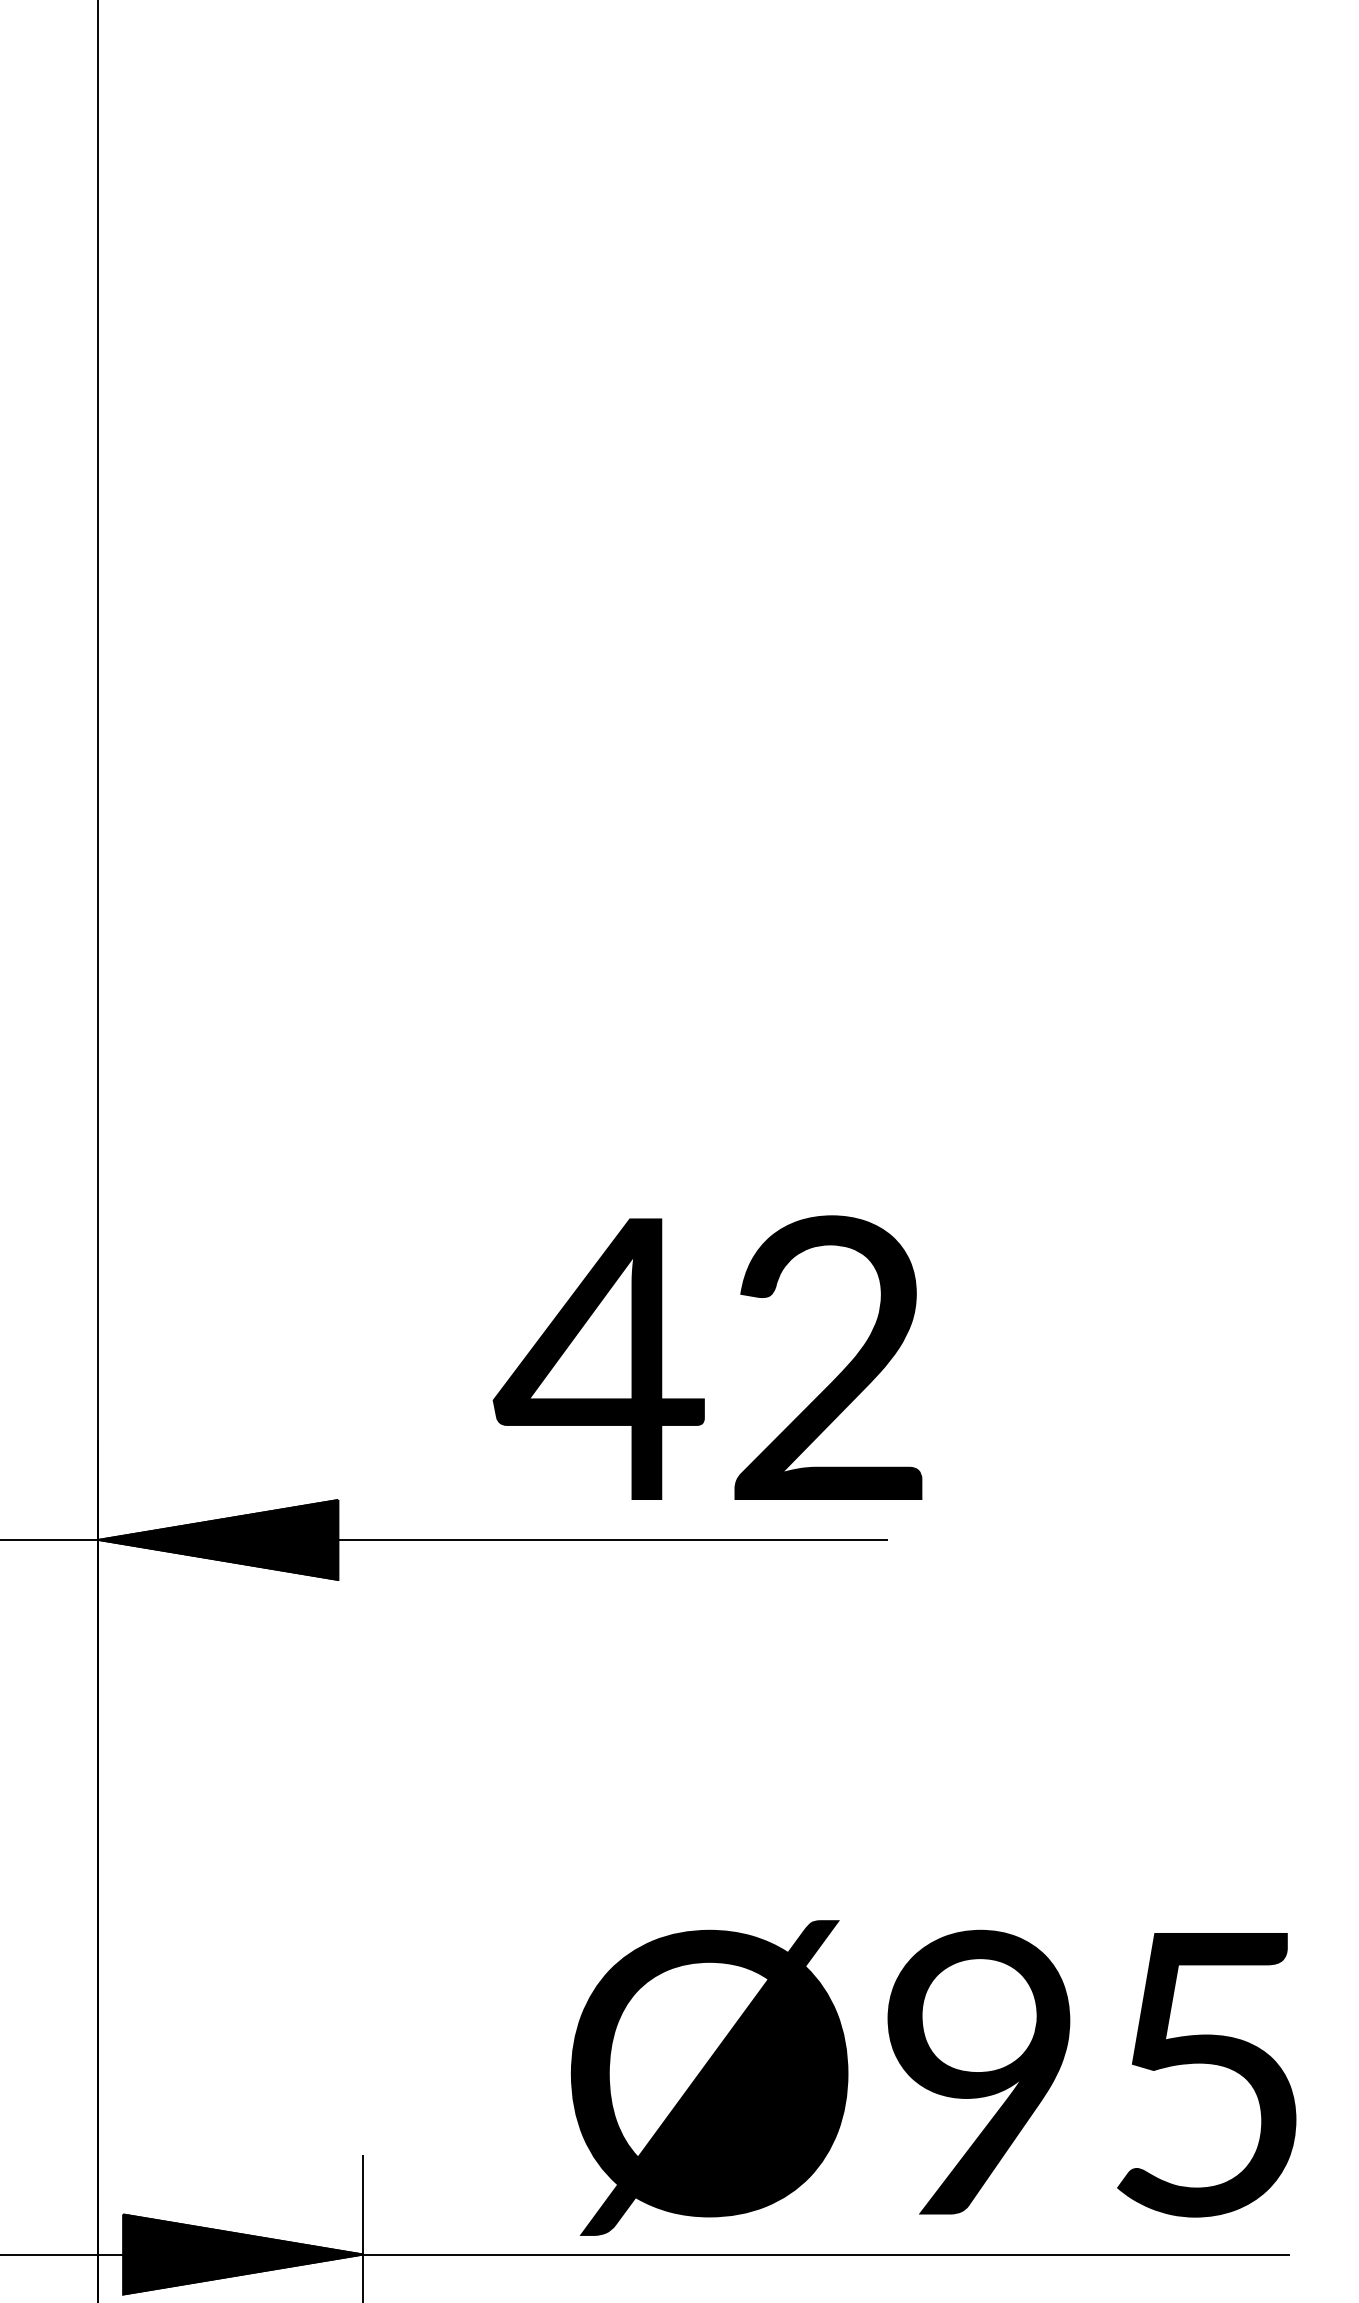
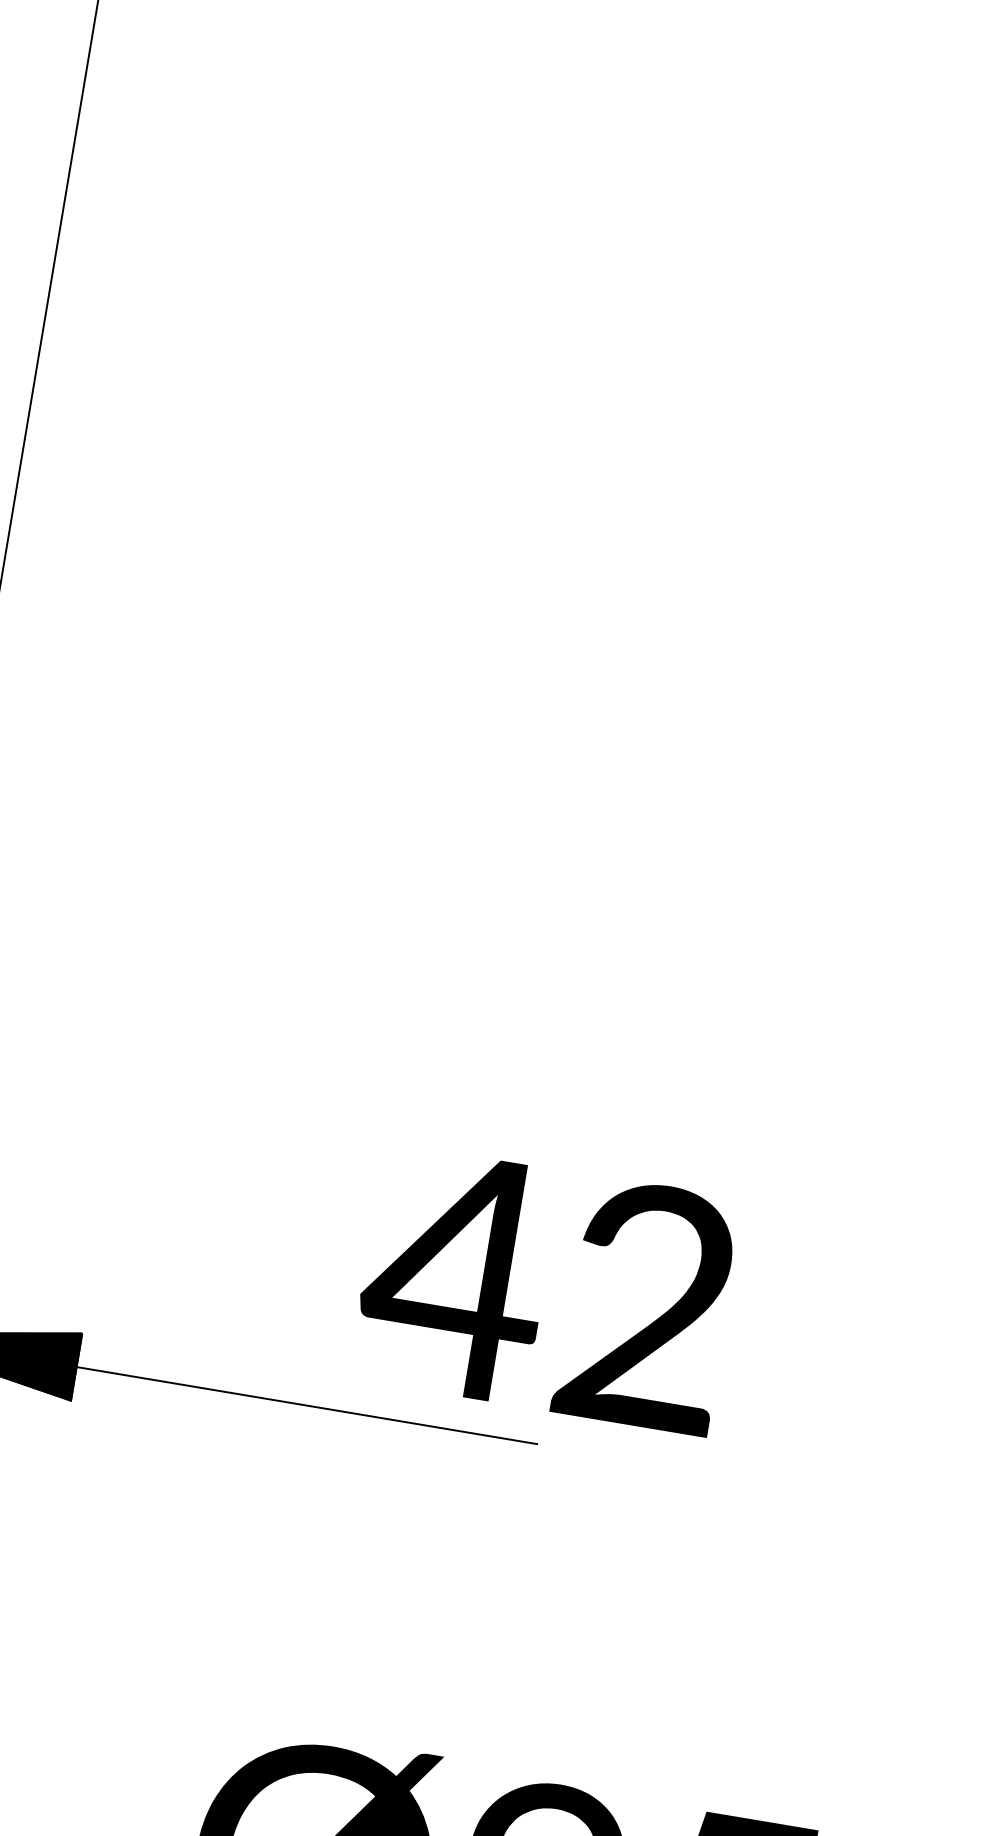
text: (707, 1357) -> (546, 1288), moved

